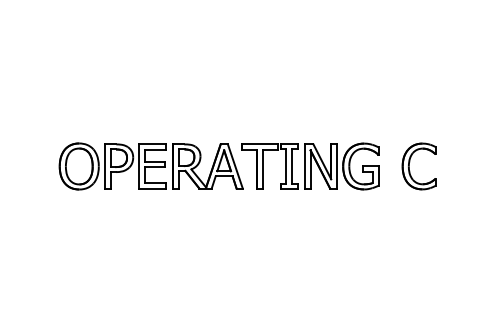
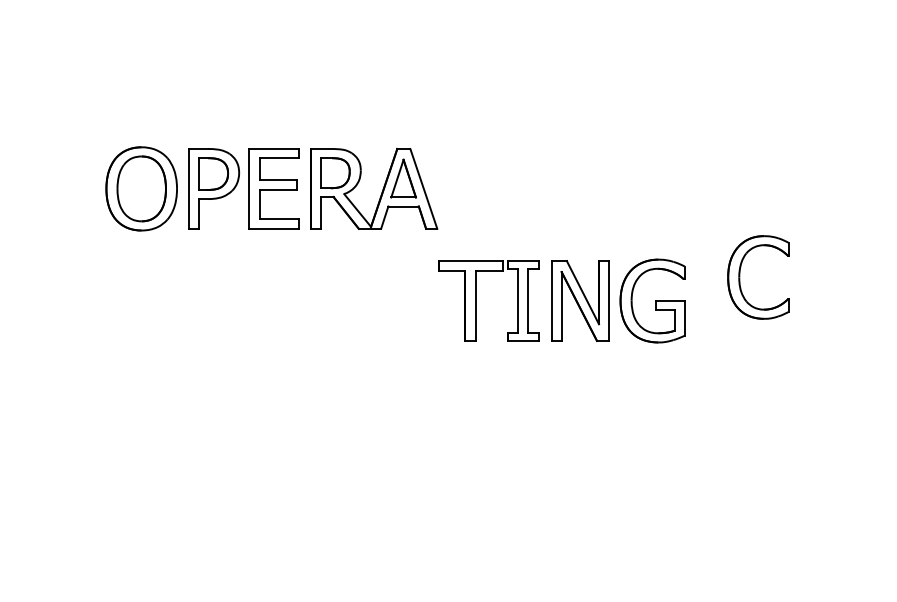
part: (410, 162) -> (742, 270), moved
part: (150, 166) -> (270, 188), moved

